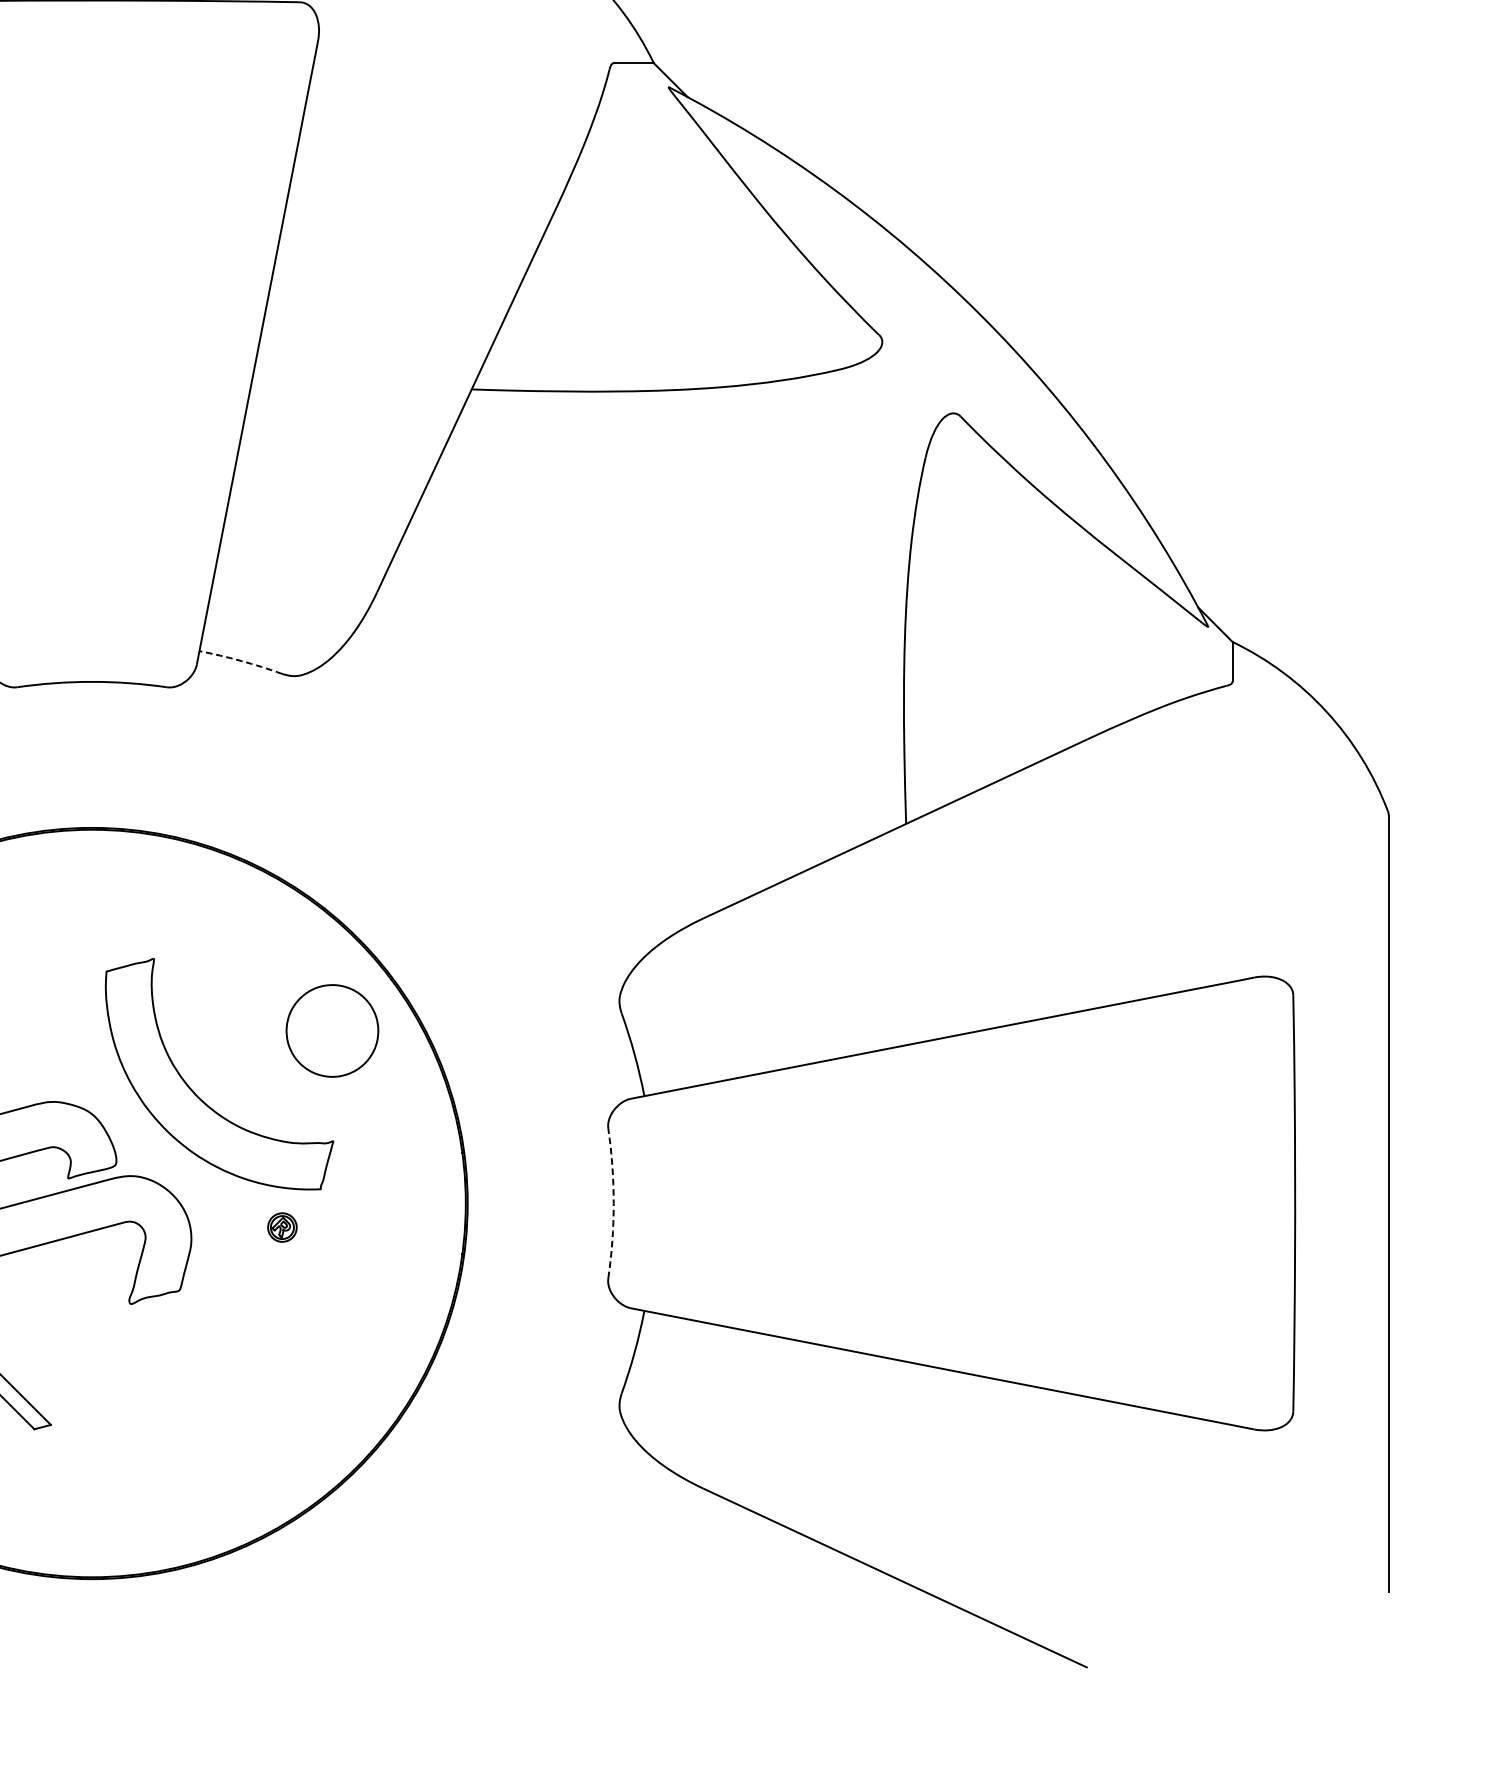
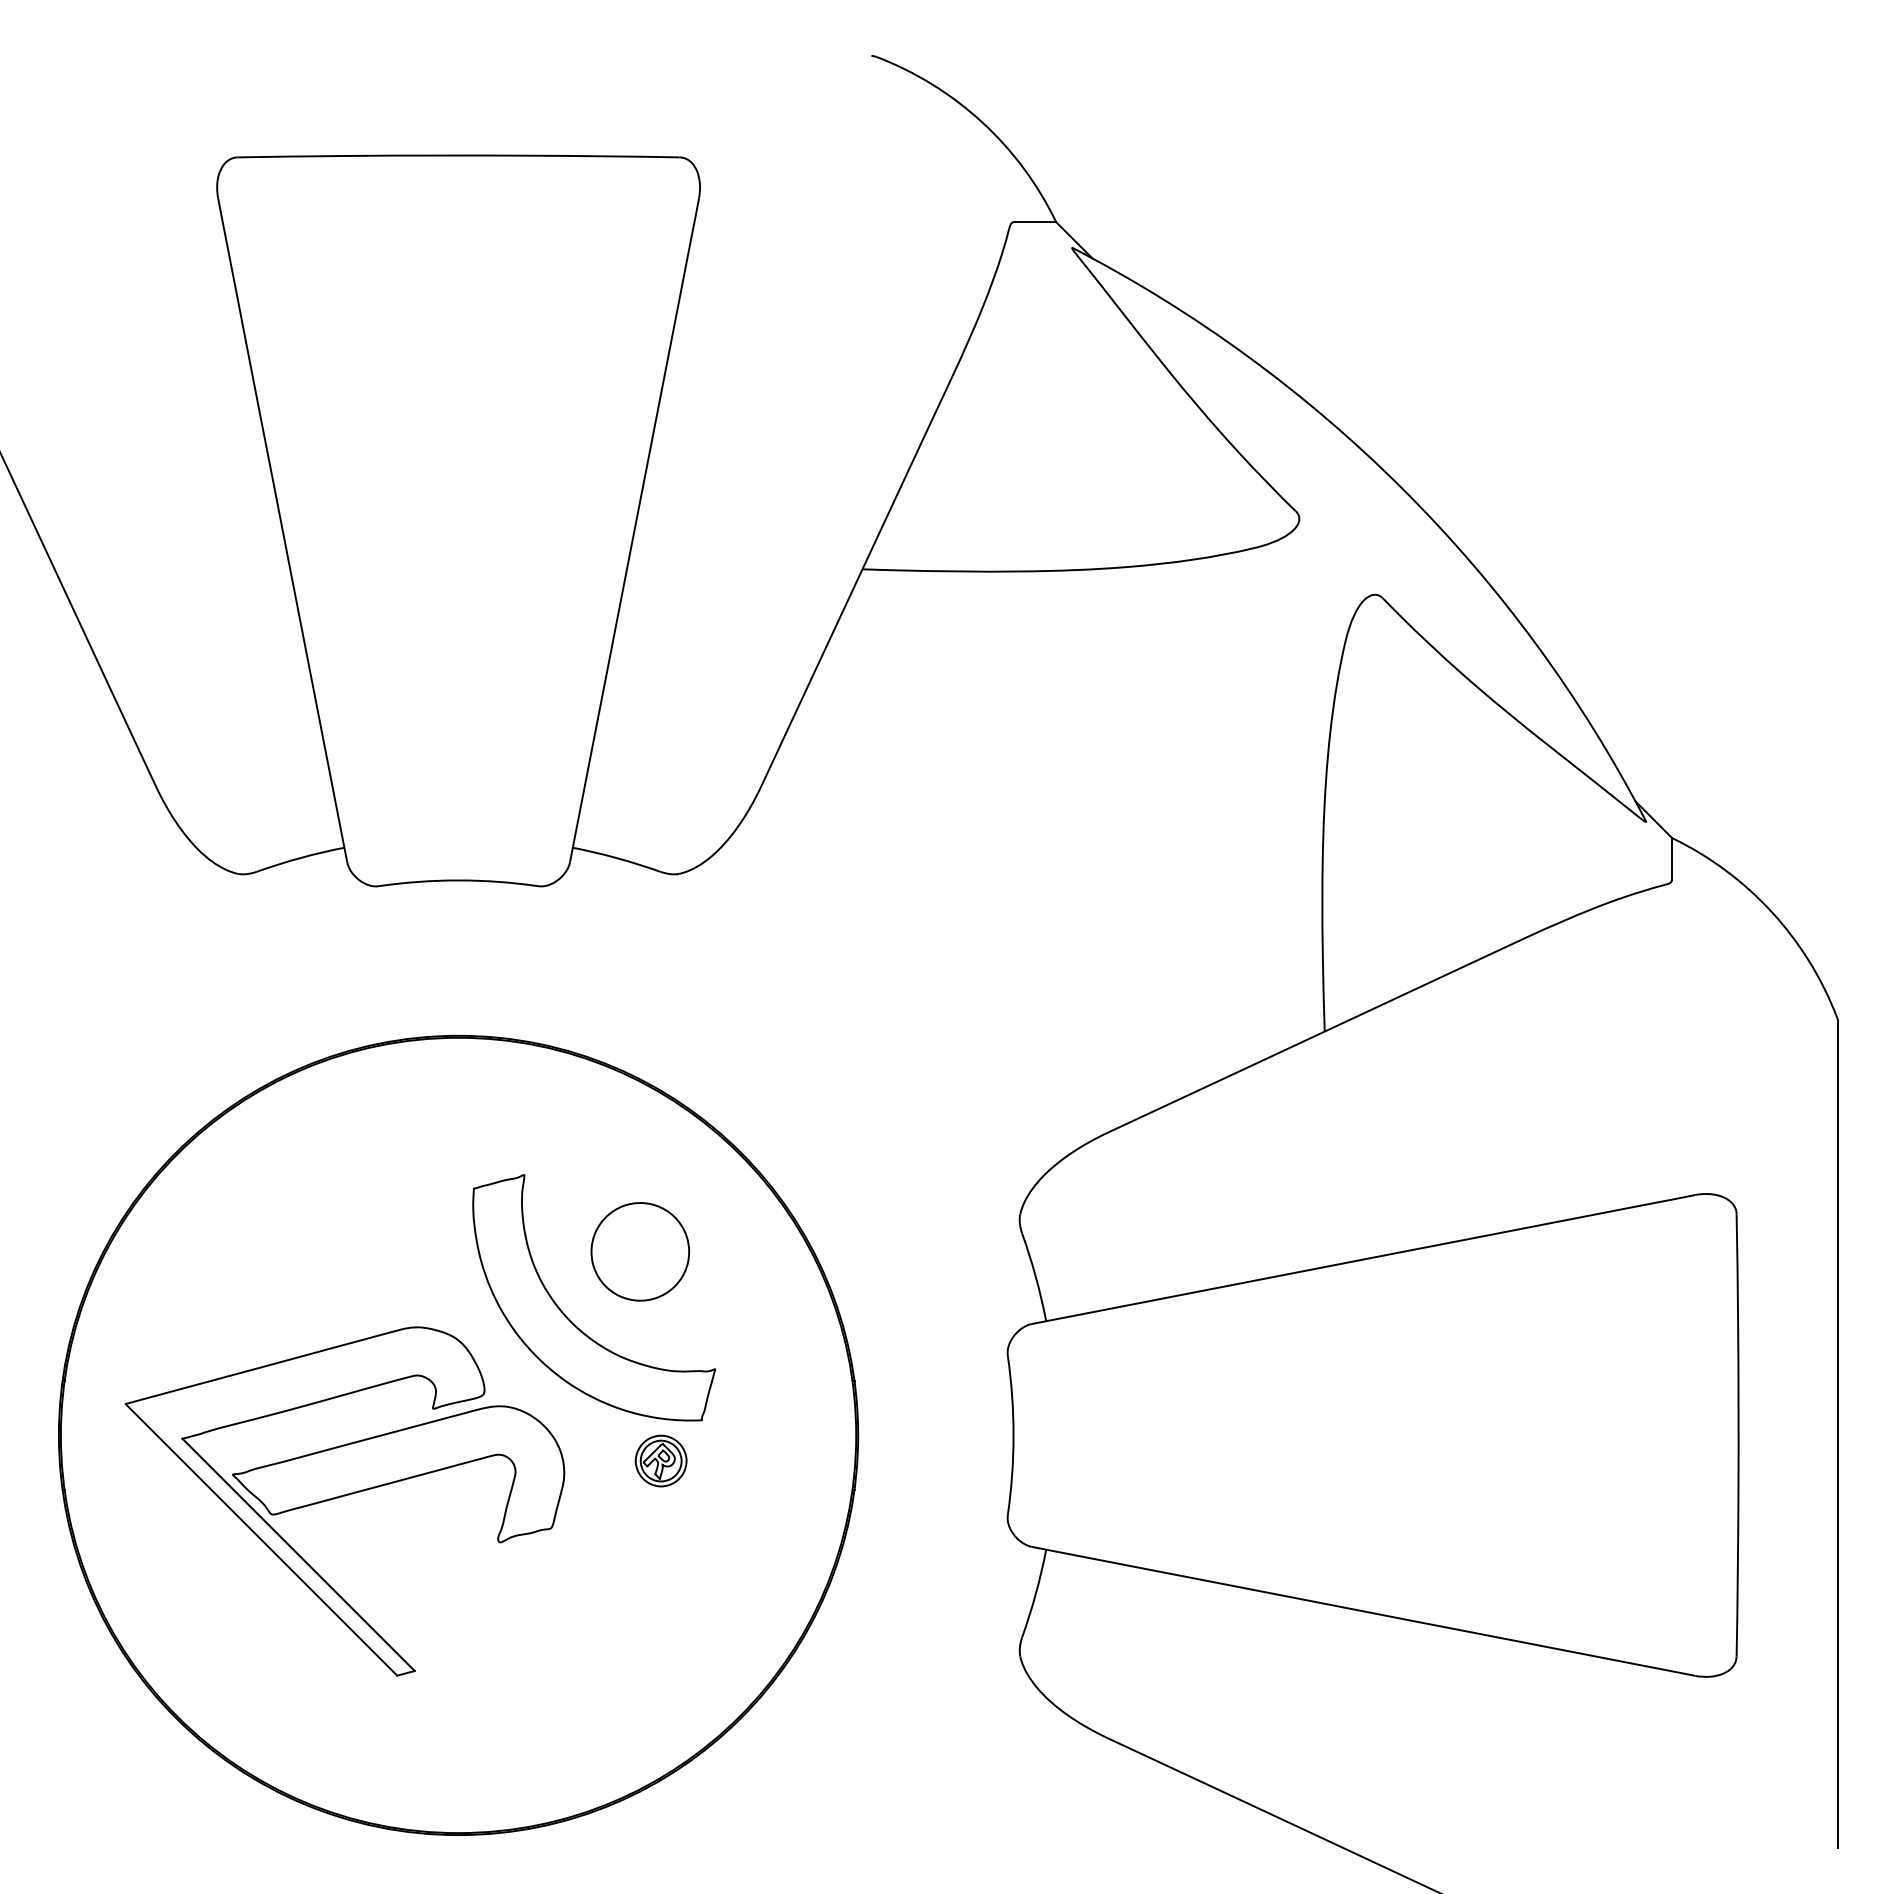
arc: (241, 661) -> (617, 858), dashed -> solid
part: (331, 1030) -> (639, 1251), moved
arc: (613, 1203) -> (1013, 1435), dashed -> solid
part: (281, 1227) -> (660, 1460), size x1.67

